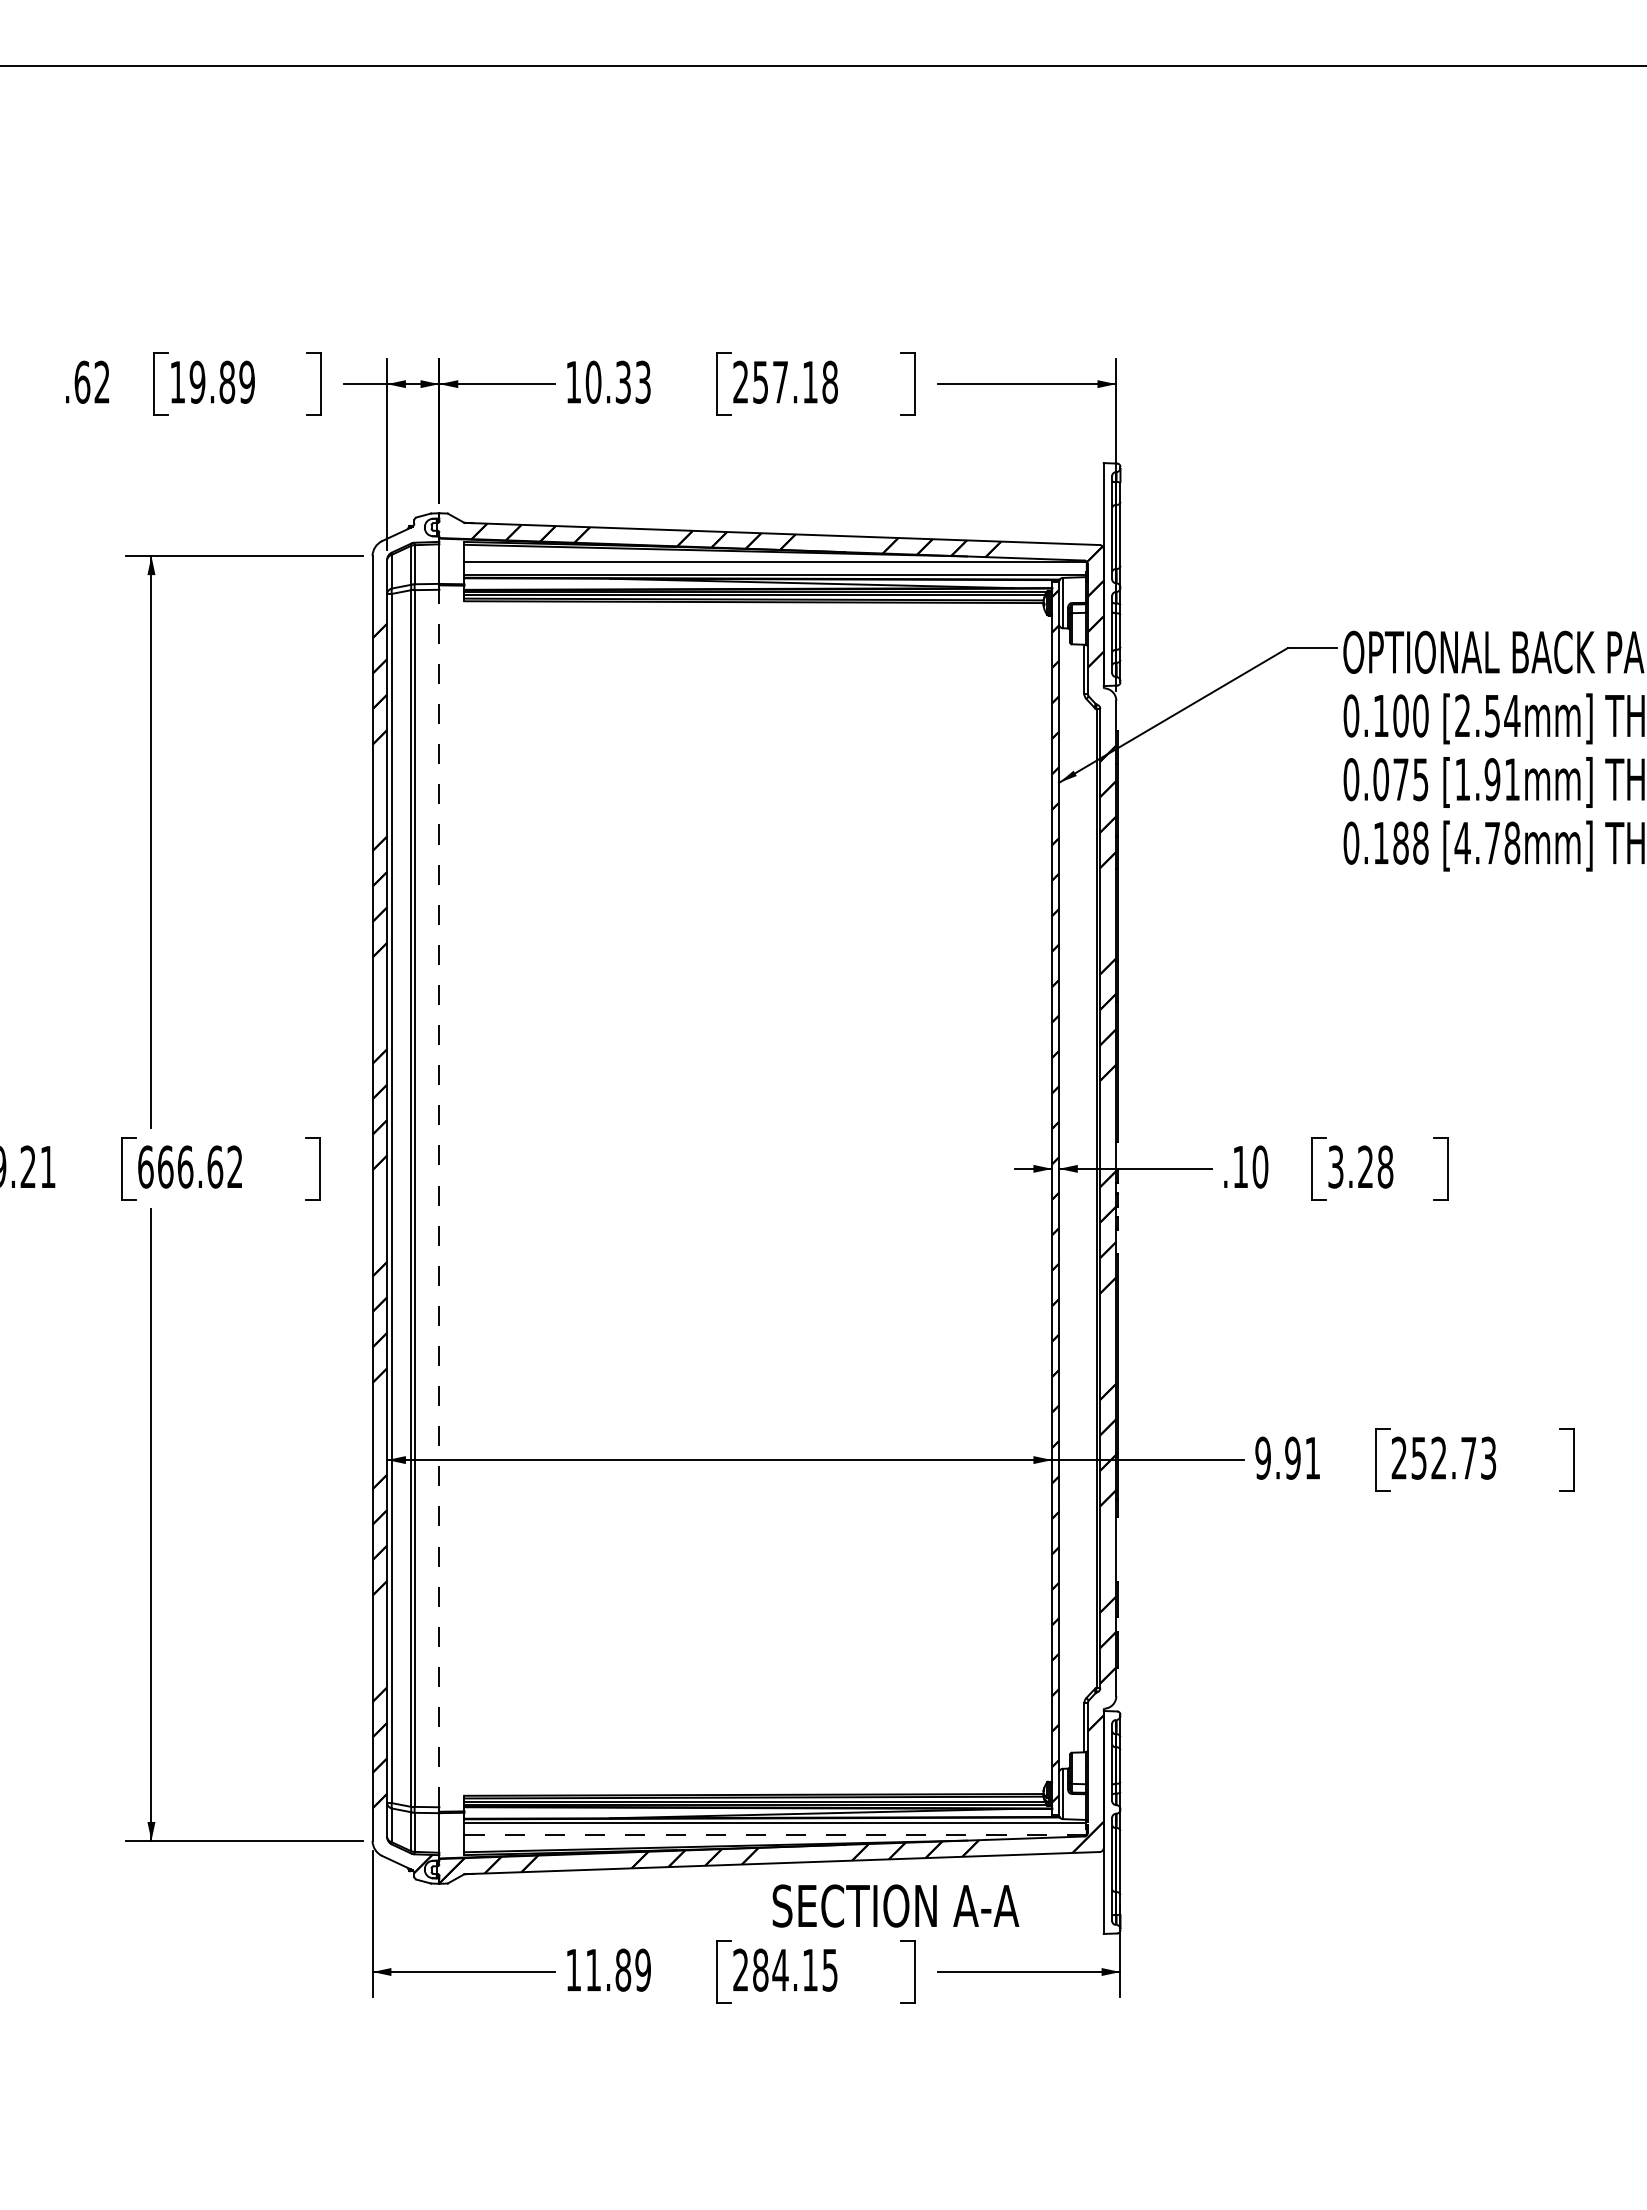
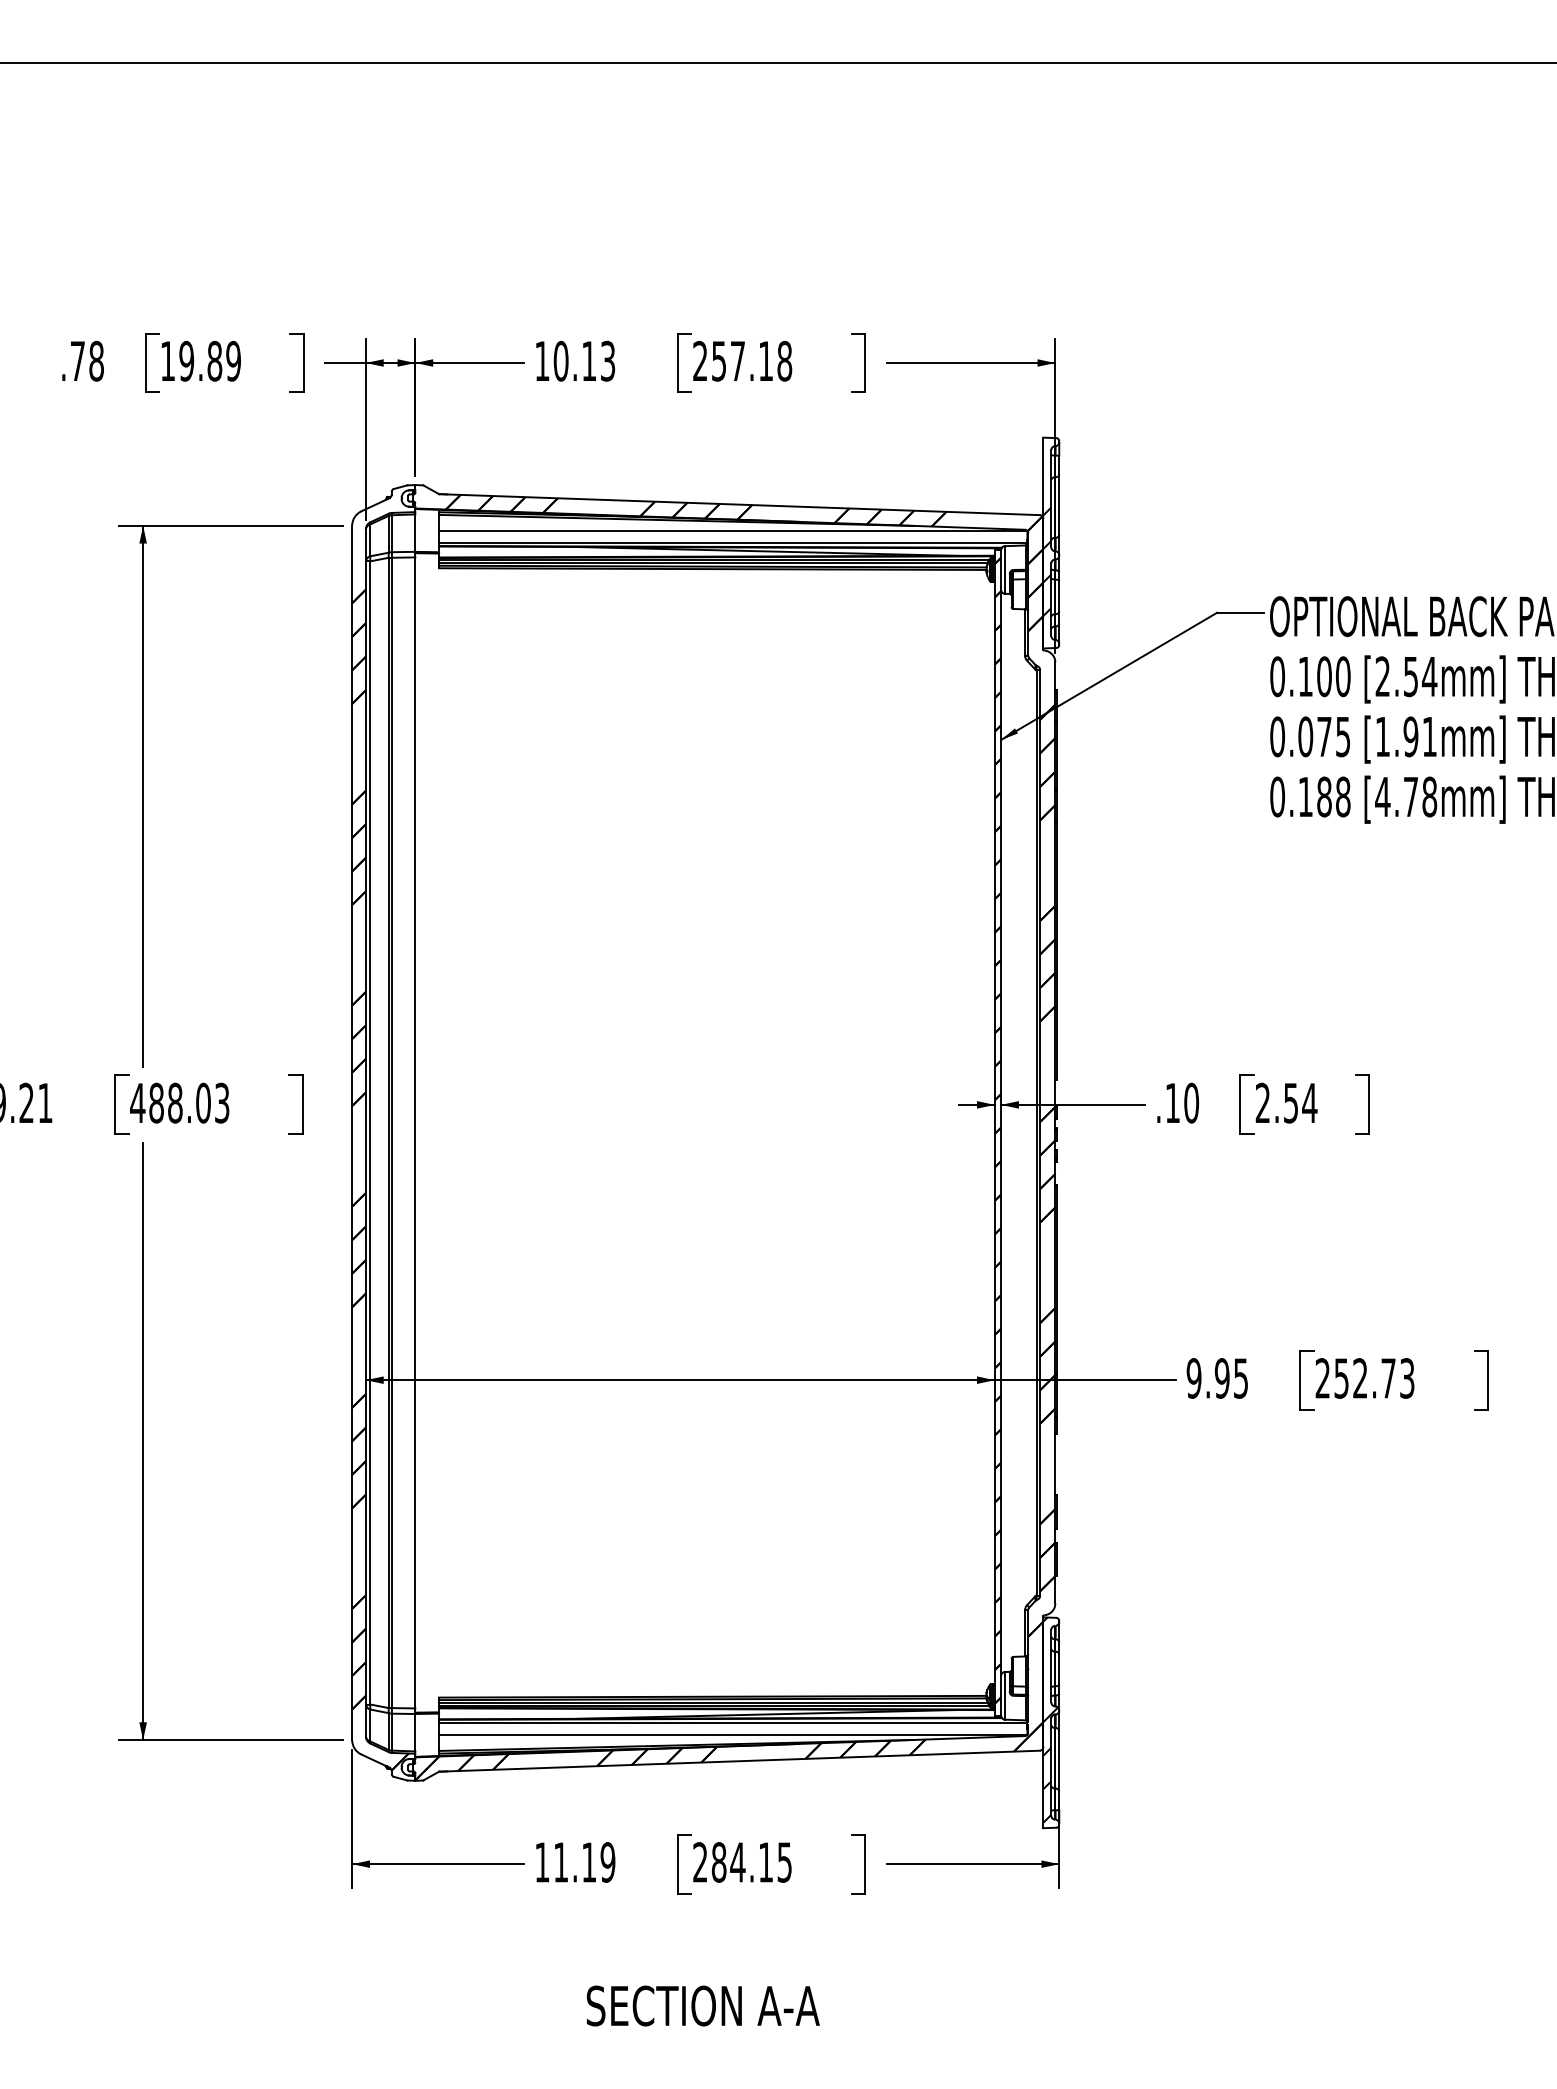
text: (92, 381) -> (87, 360), .62 -> .78
text: (622, 381) -> (588, 360), 10.33 -> 10.13
hatch: (1107, 593) -> (1046, 560), added
text: (189, 1166) -> (179, 1102), 666.62 -> 488.03
text: (1360, 1166) -> (1286, 1102), 3.28 -> 2.54
line: (439, 1198) -> (415, 1132), dashed -> solid
text: (1312, 1458) -> (1240, 1378), 9.91 -> 9.95
hatch: (1111, 1819) -> (1050, 1719), added
line: (775, 1835) -> (733, 1735), dashed -> solid
text: (895, 1905) -> (702, 2005), moved
text: (623, 1969) -> (589, 1861), 11.89 -> 11.19

